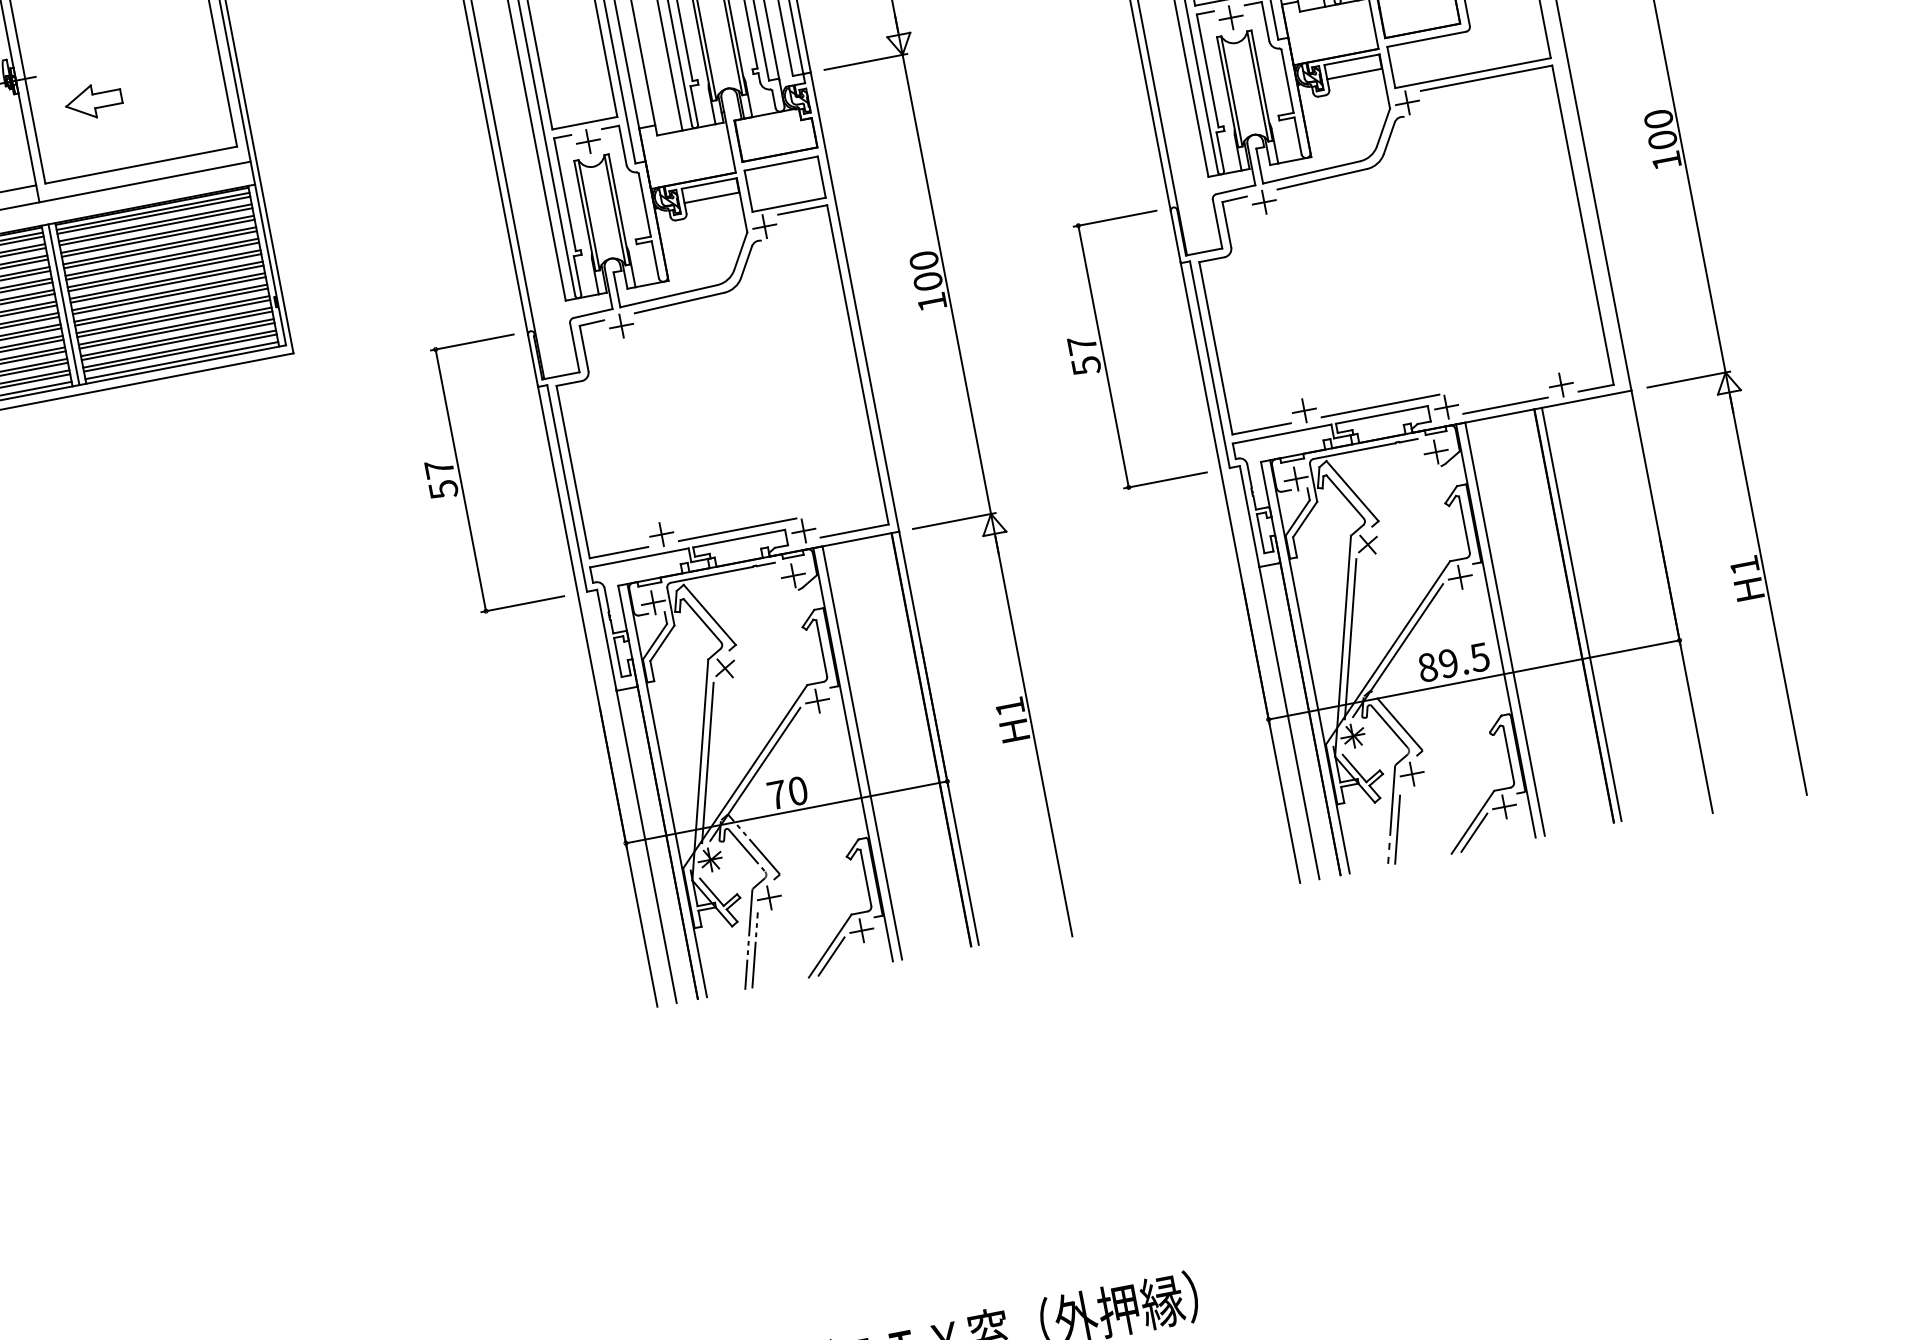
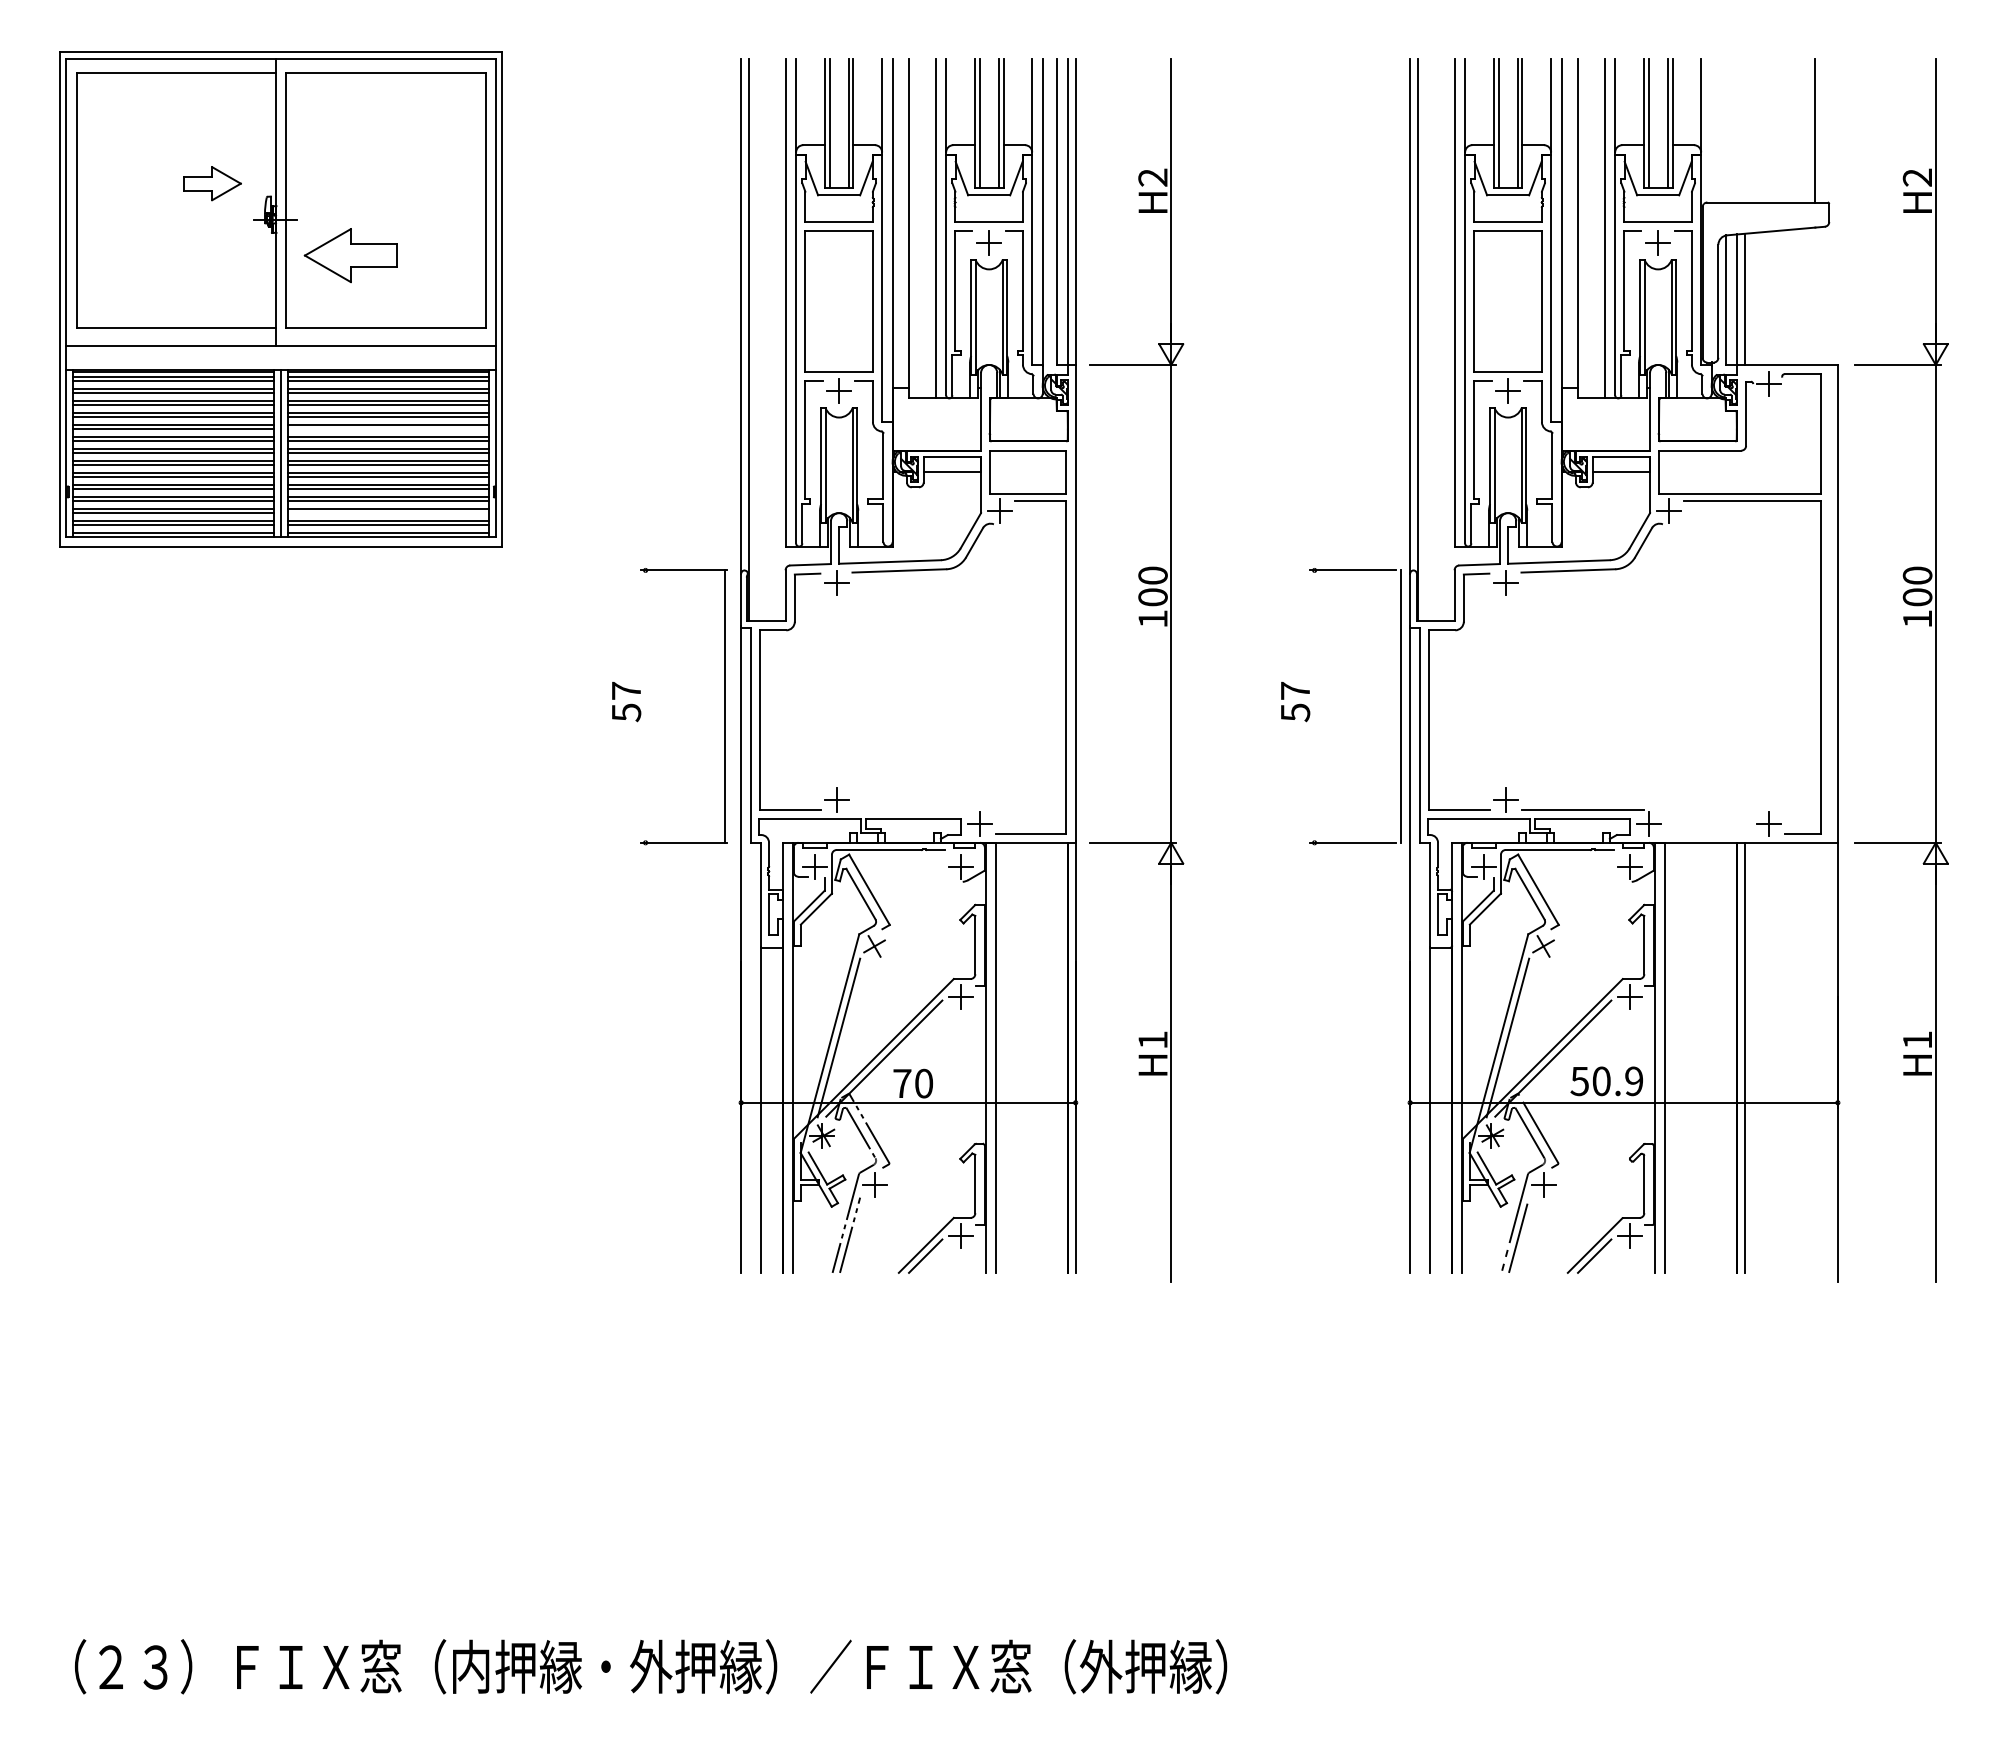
part: (92, 100) -> (349, 254), size x1.6
line: (162, 261) -> (388, 429), removed
line: (177, 341) -> (388, 512), removed
line: (1103, 356) -> (1400, 706), moved
line: (1505, 405) -> (1708, 833), removed
line: (460, 480) -> (724, 706), moved
line: (737, 529) -> (913, 809), removed
text: (1453, 662) -> (1606, 1081), 89.5 -> 50.9

